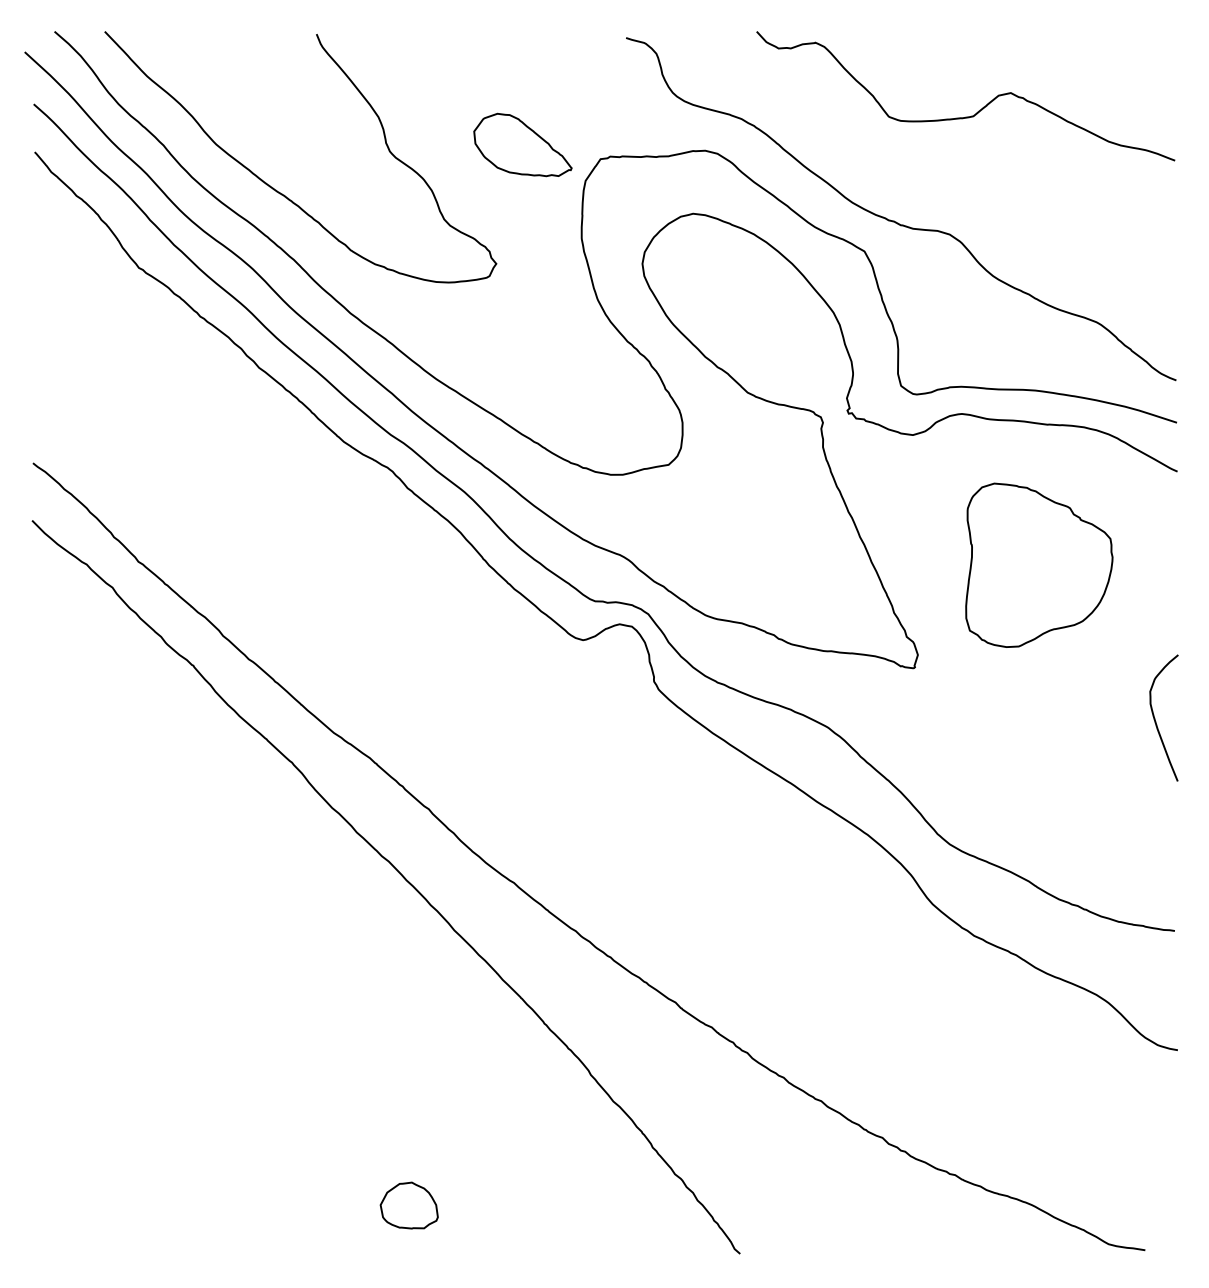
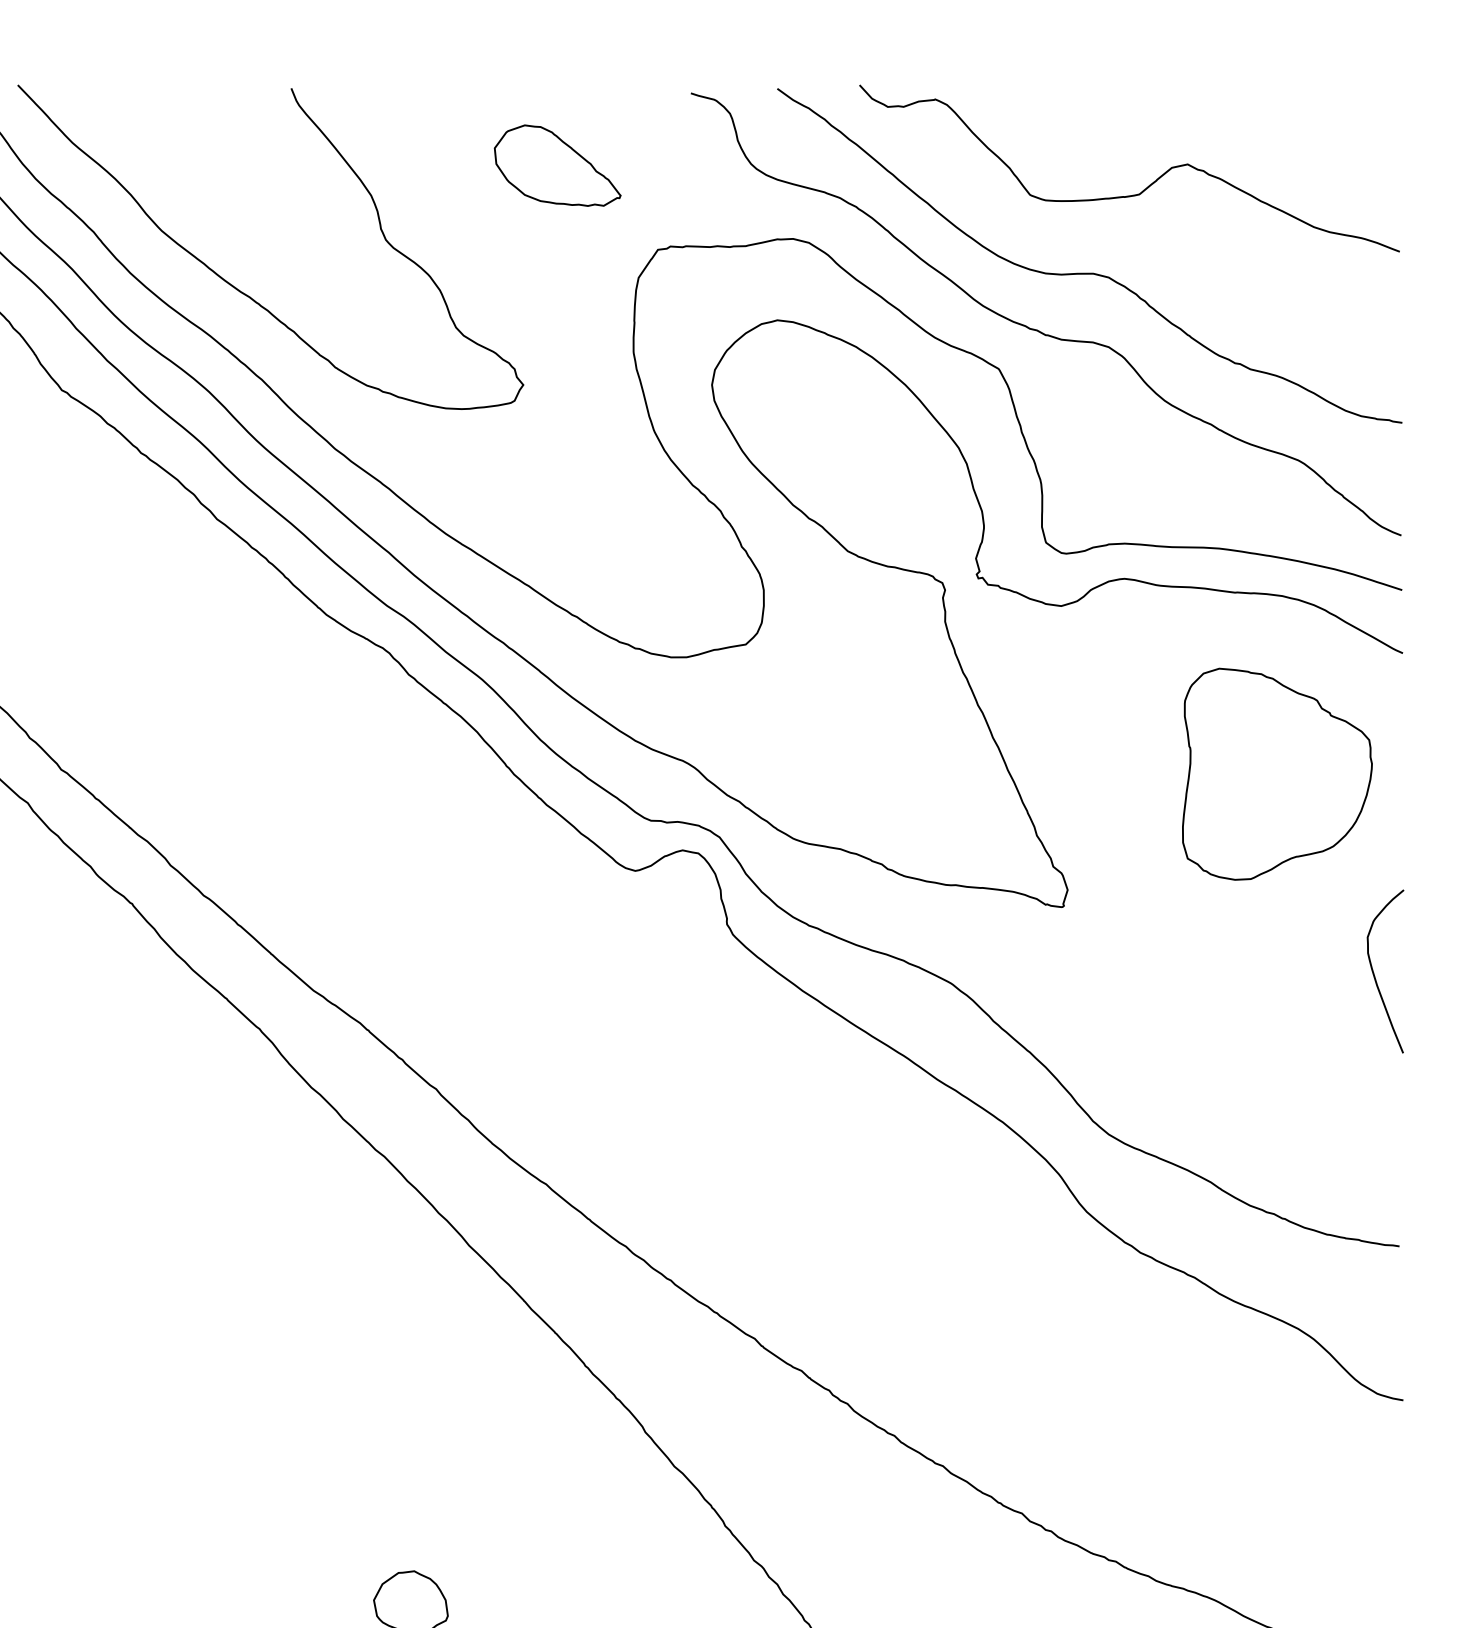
part: (522, 144) -> (557, 165), moved
curve: (934, 176) -> (1089, 272), added
part: (1039, 564) -> (1277, 773), moved

